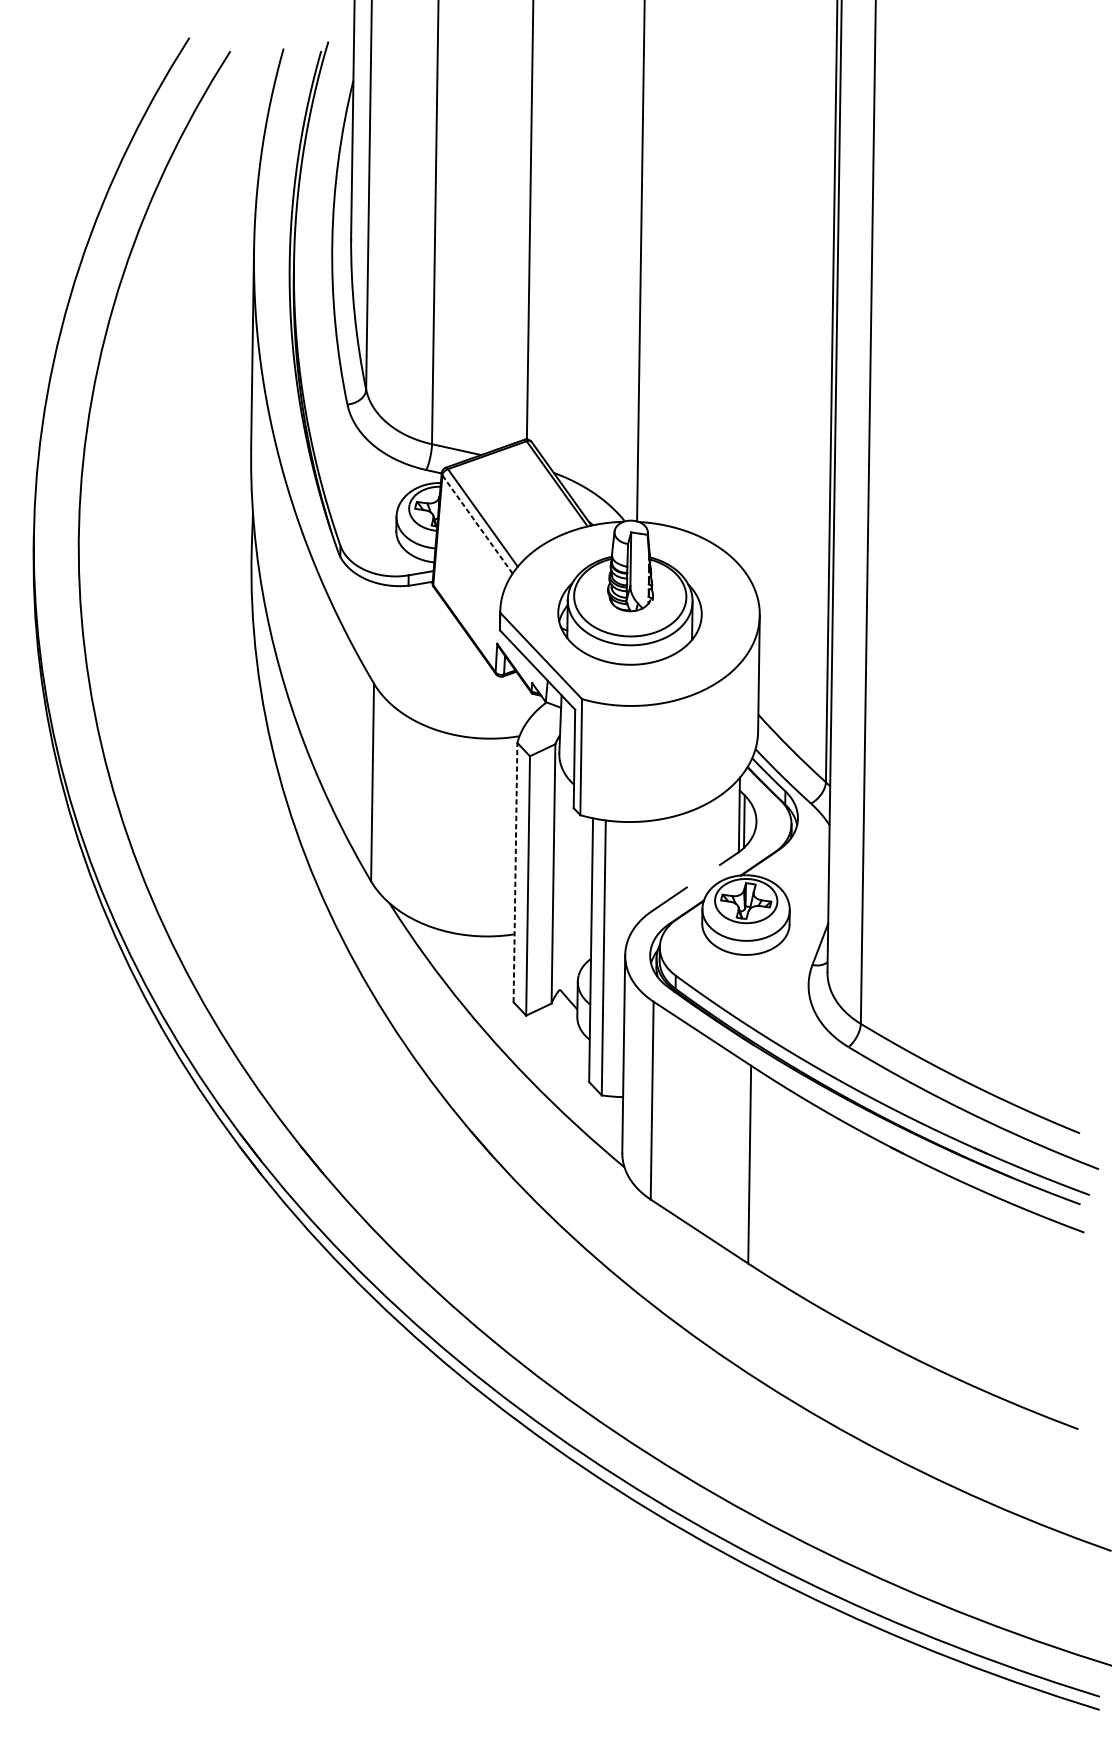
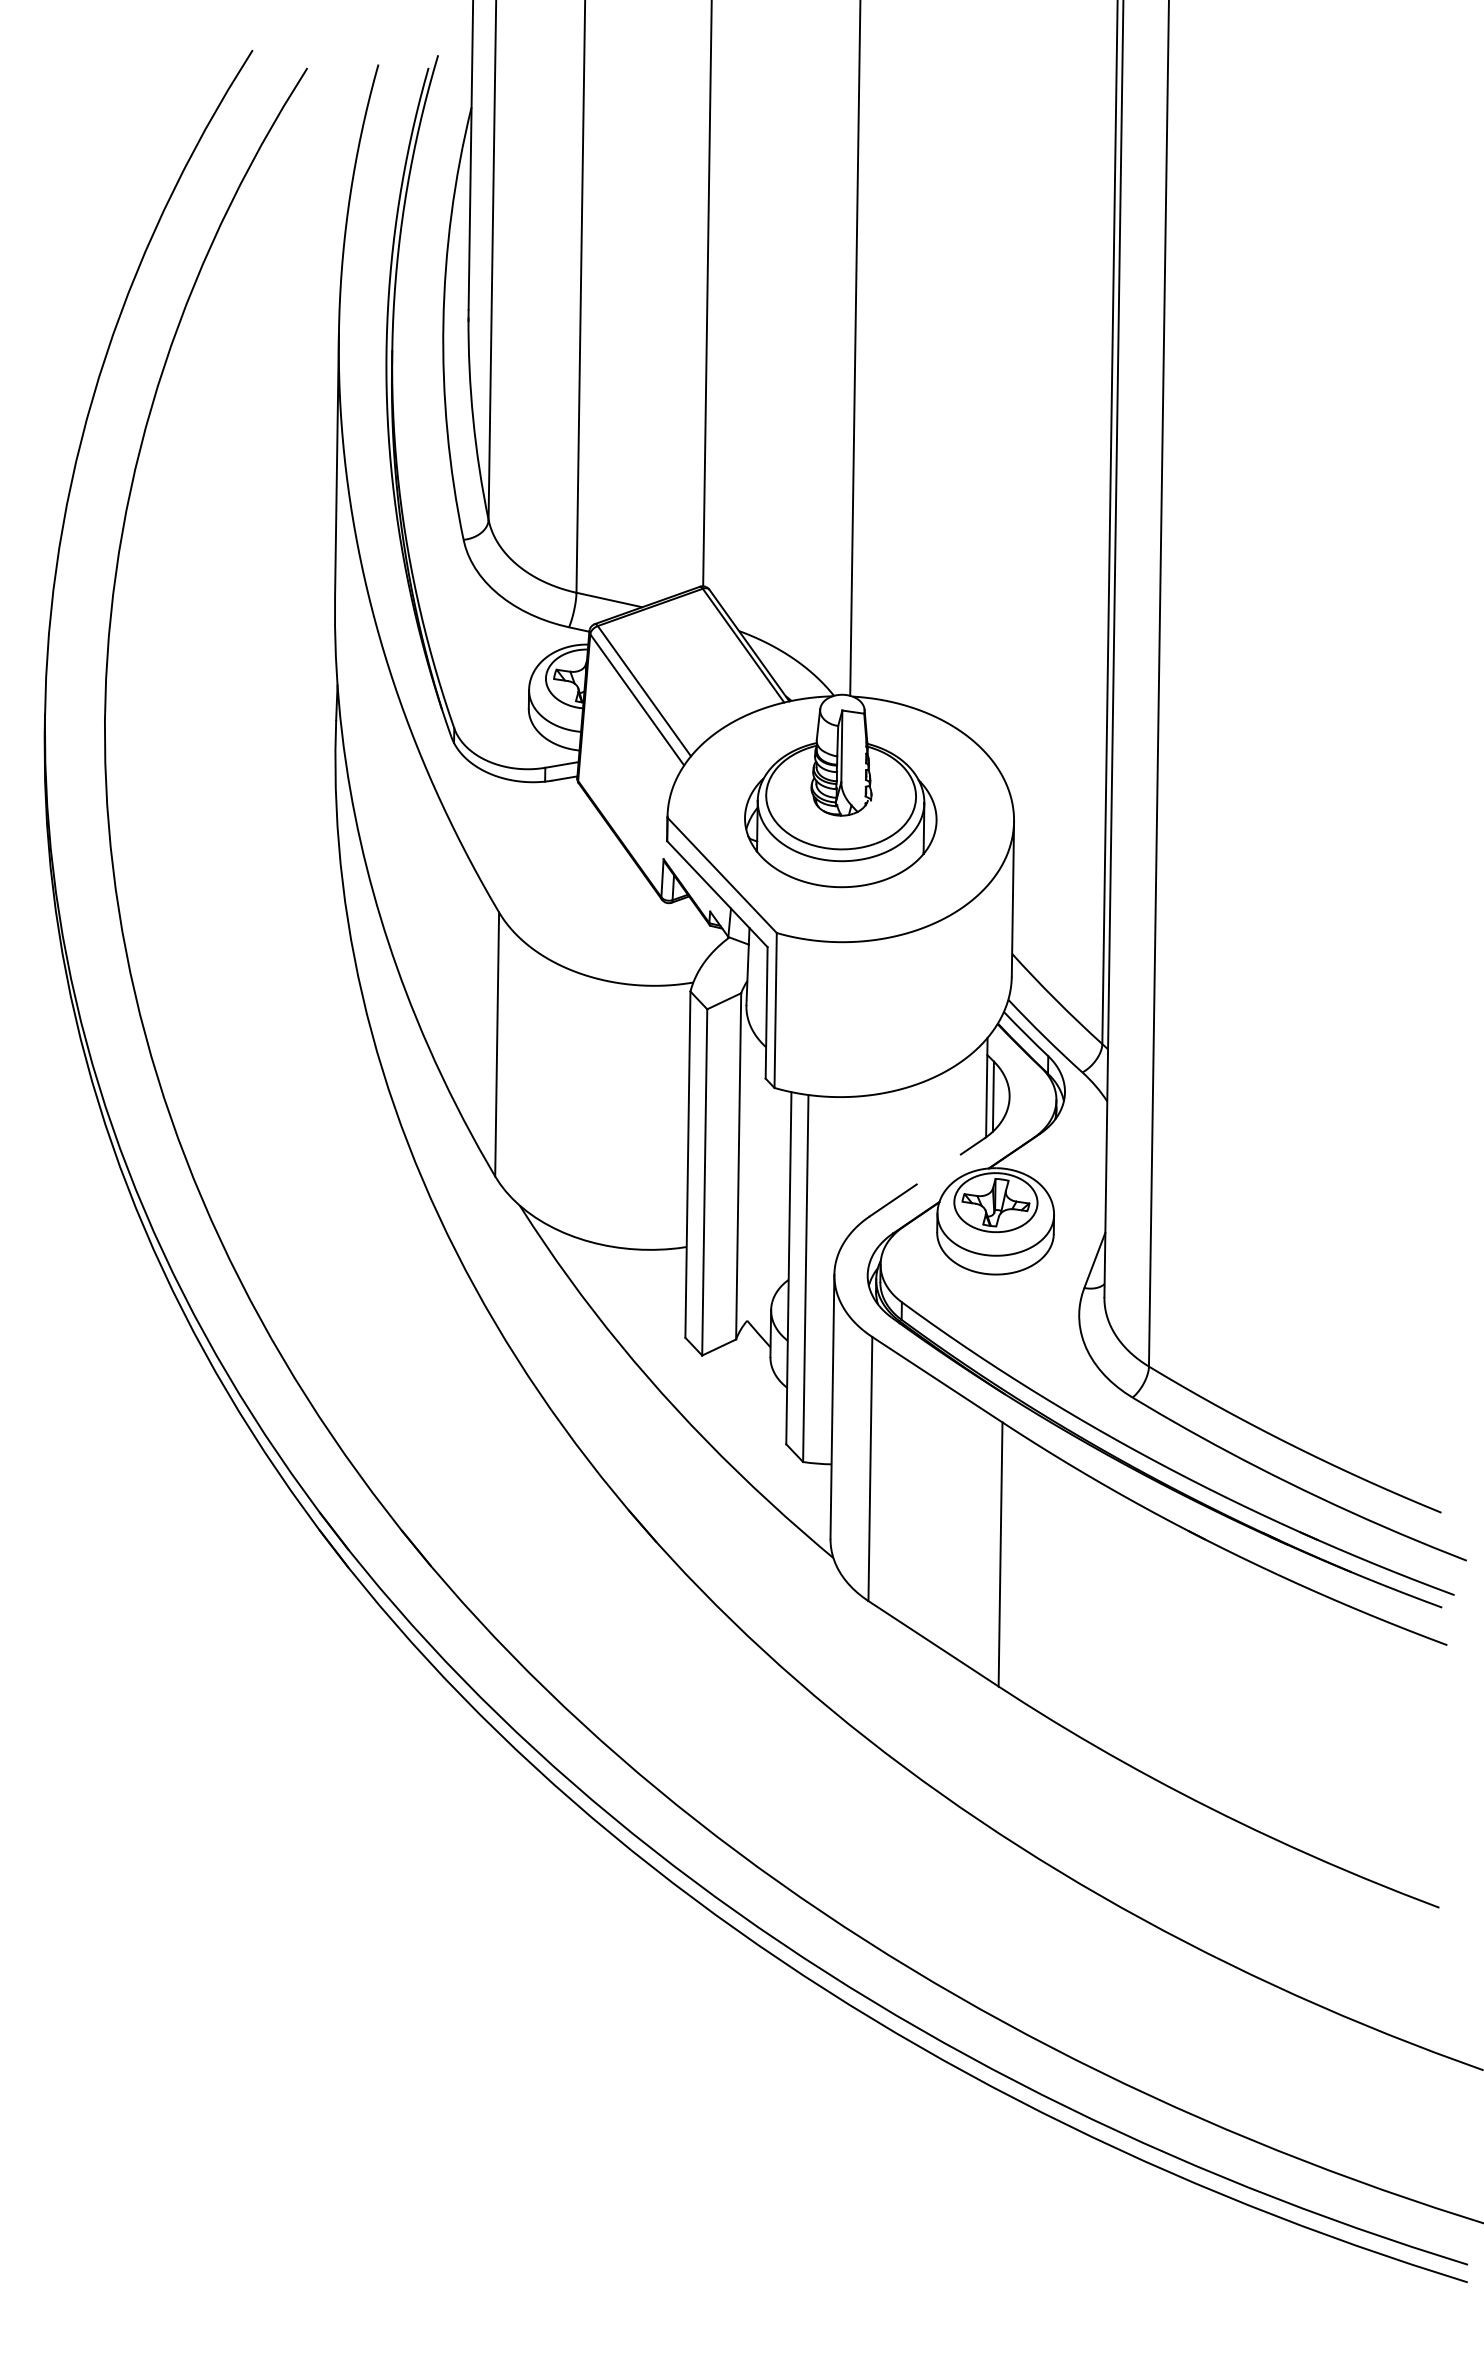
line: (477, 524) -> (637, 699), dashed -> solid
line: (515, 872) -> (687, 1164), dashed -> solid

